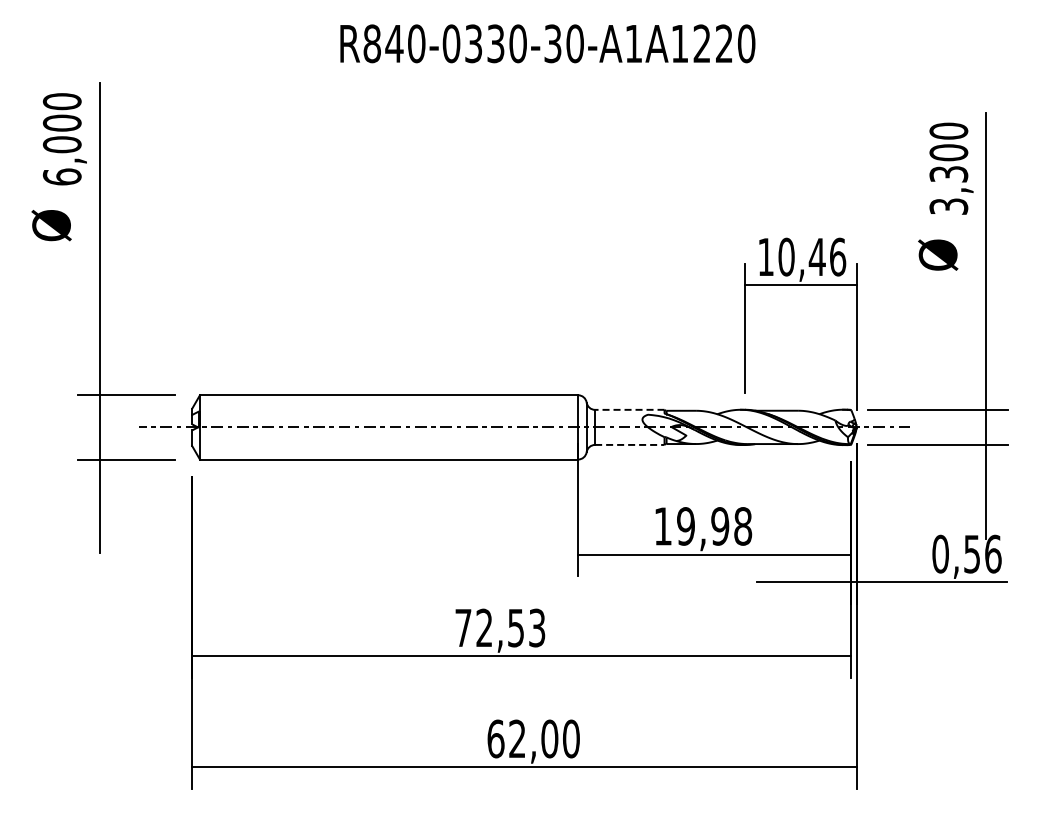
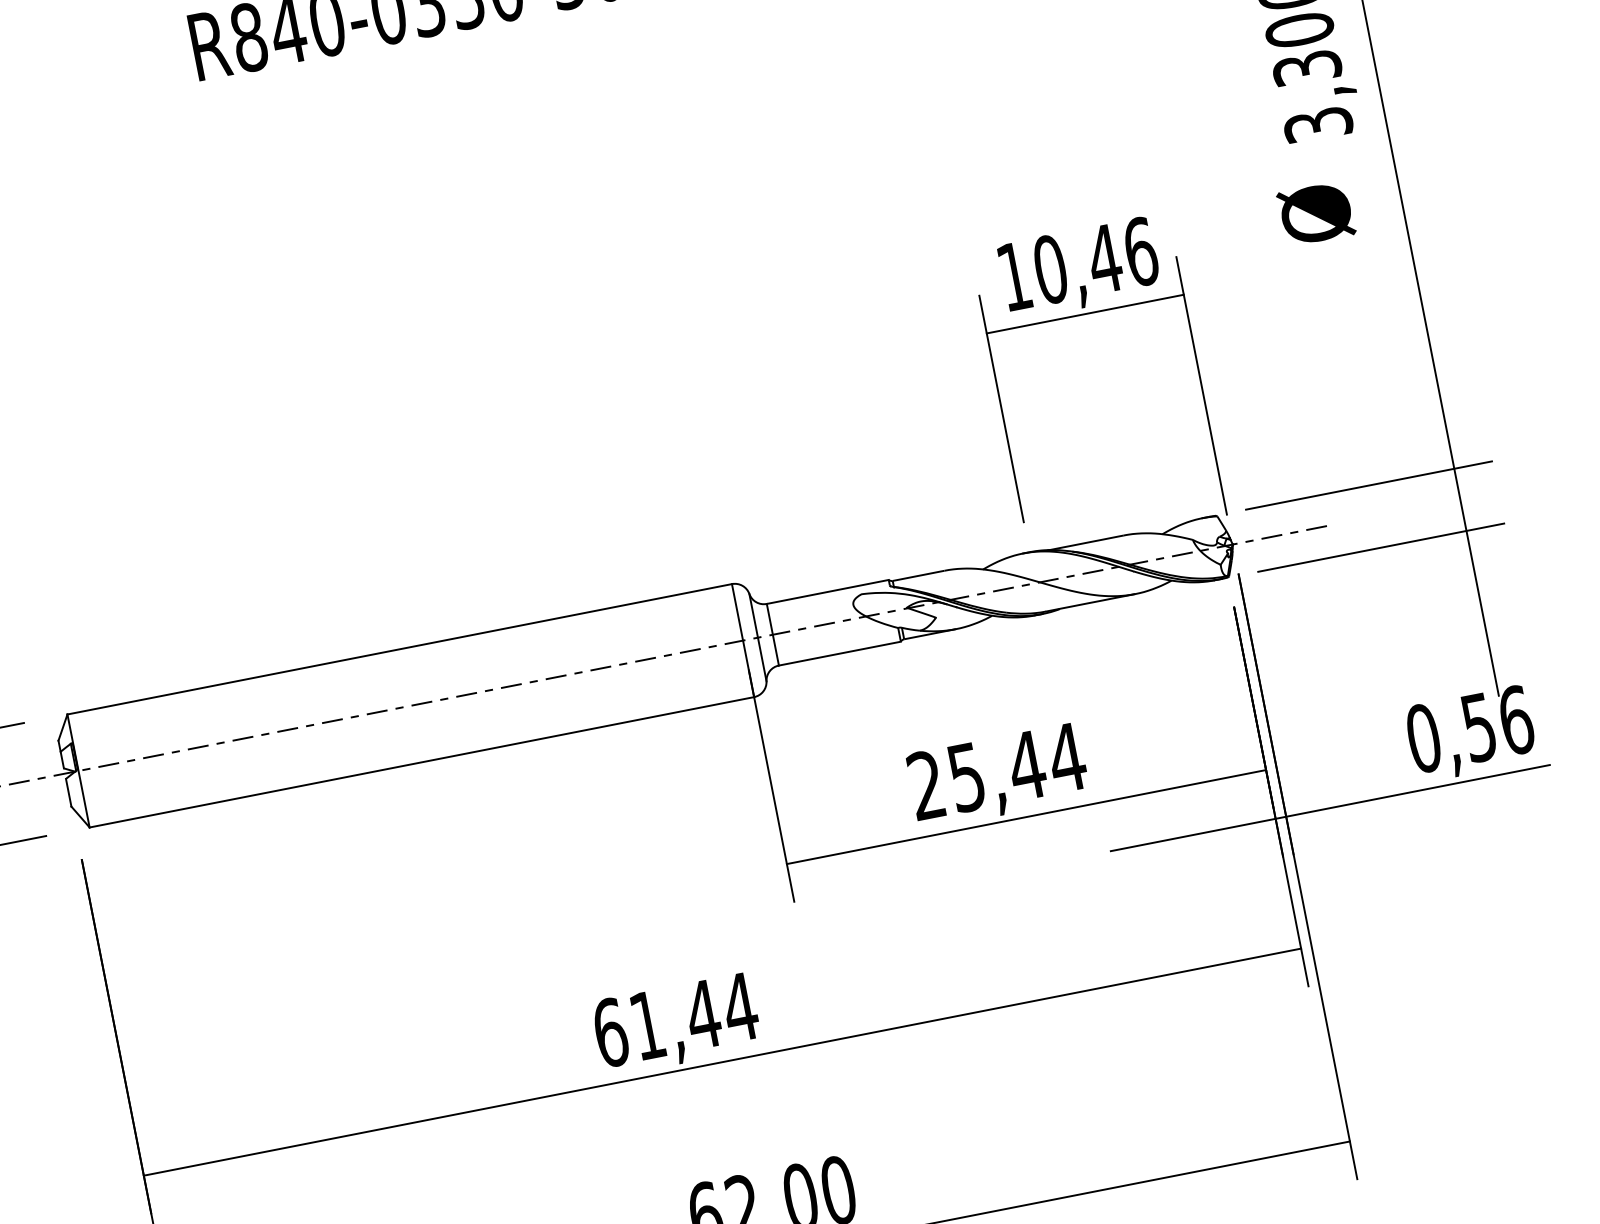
line: (629, 409) -> (827, 591), dashed -> solid
line: (629, 444) -> (839, 652), dashed -> solid
text: (703, 526) -> (997, 771), 19,98 -> 25,44
text: (500, 627) -> (675, 1018), 72,53 -> 61,44

